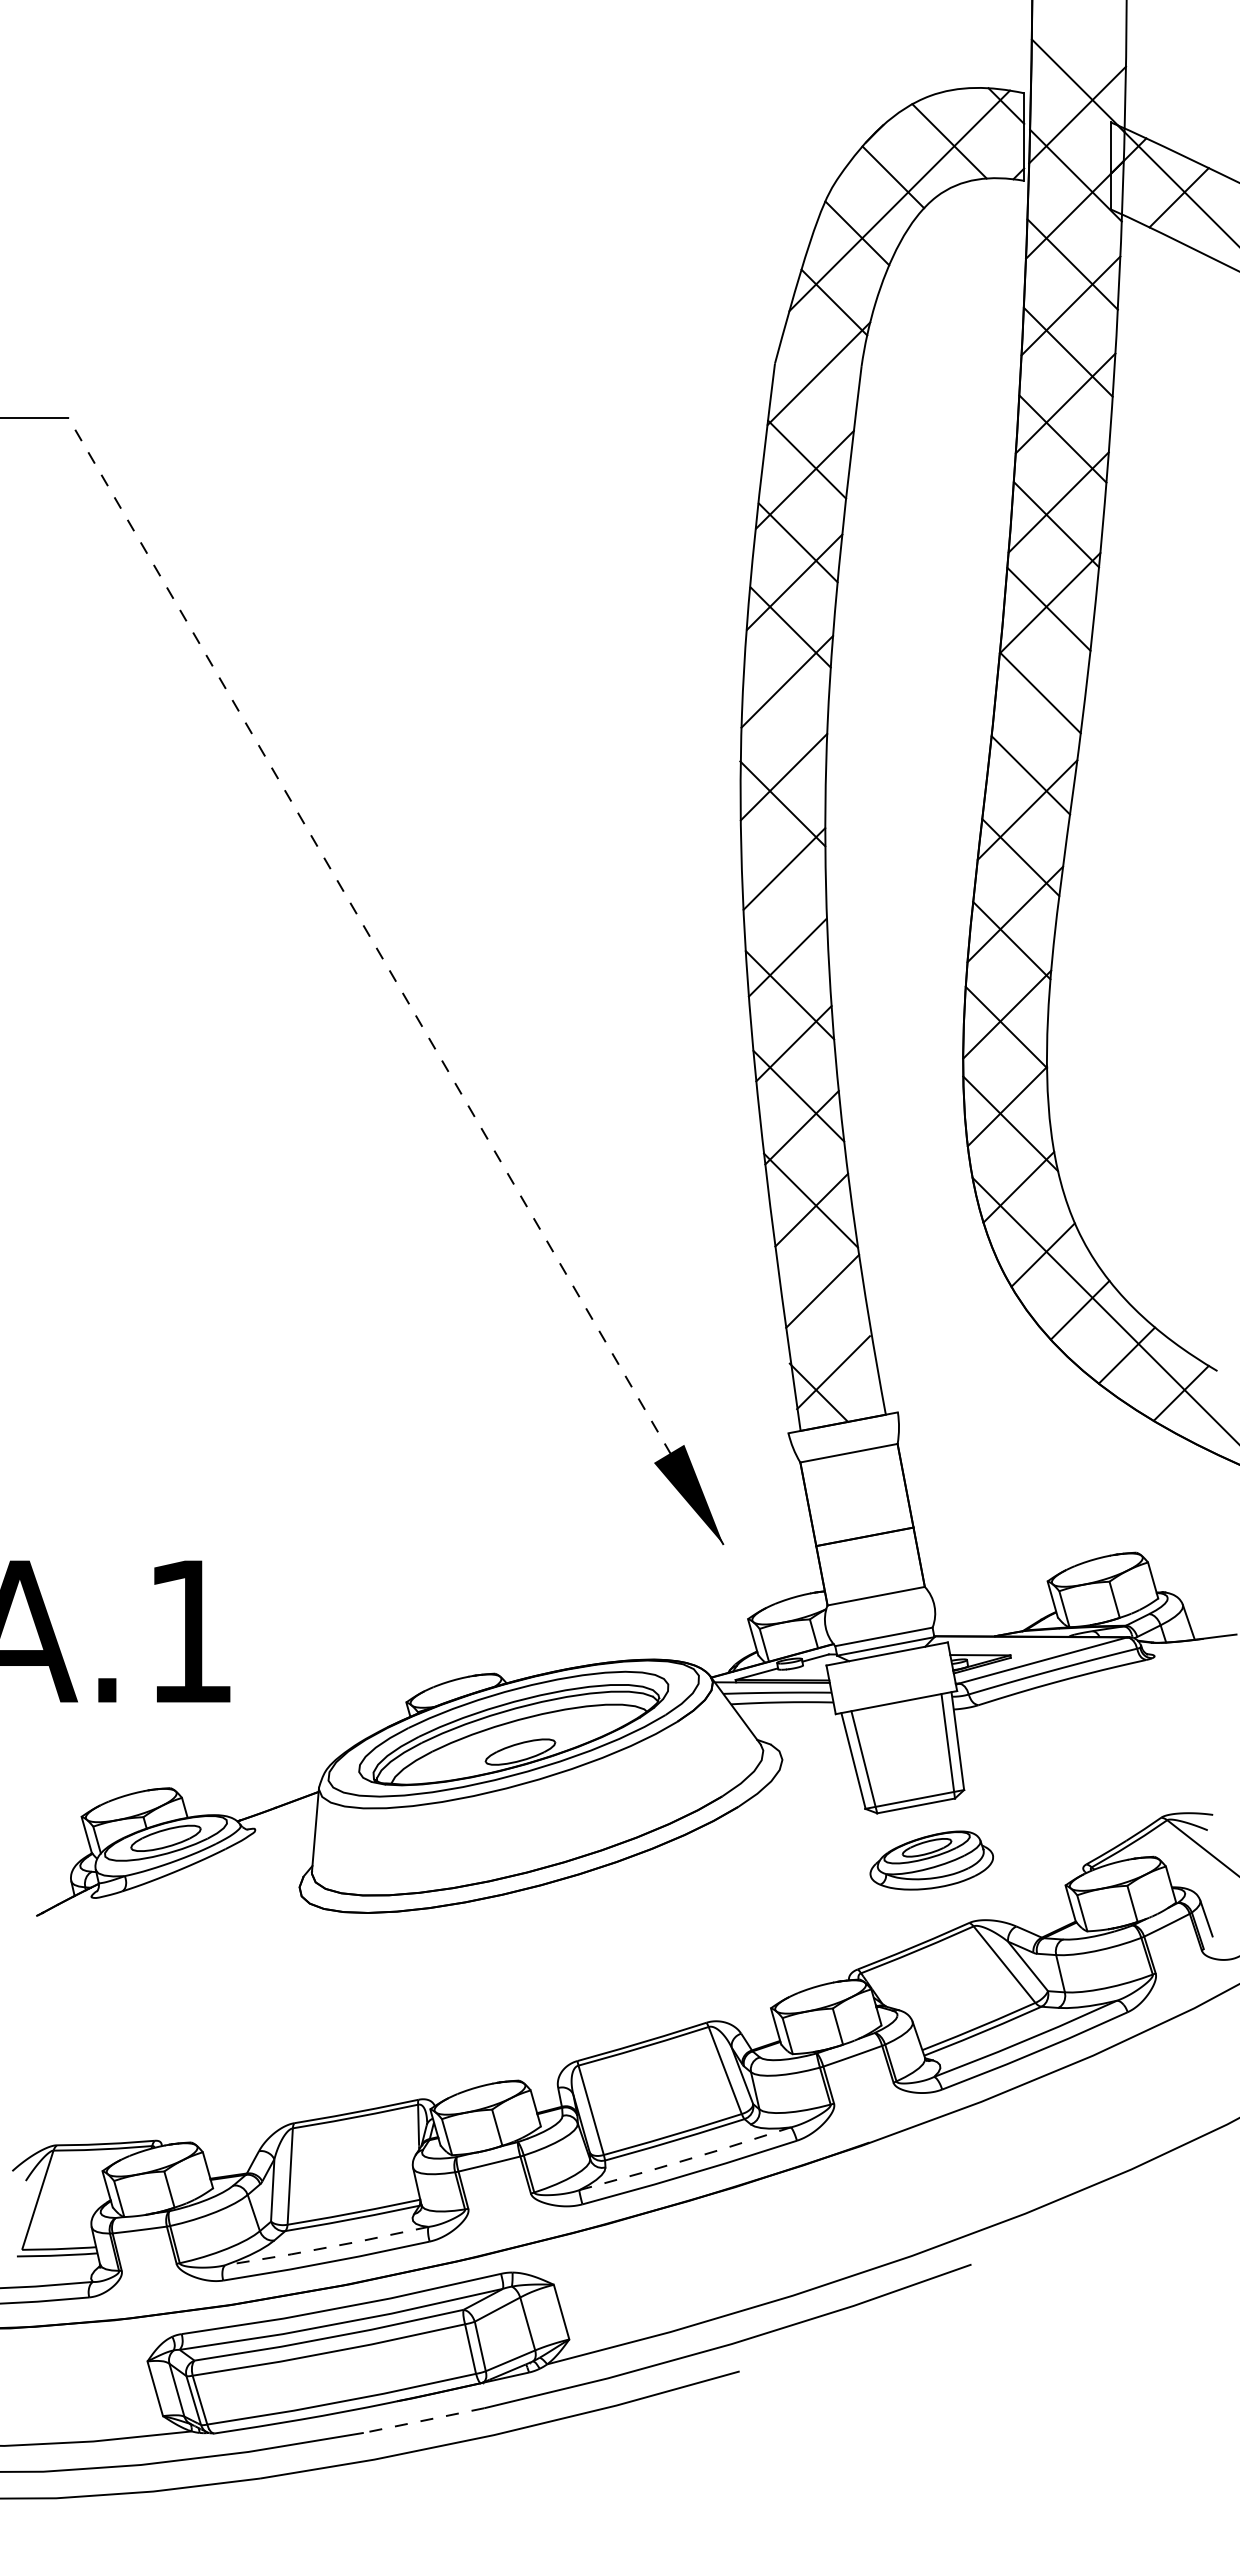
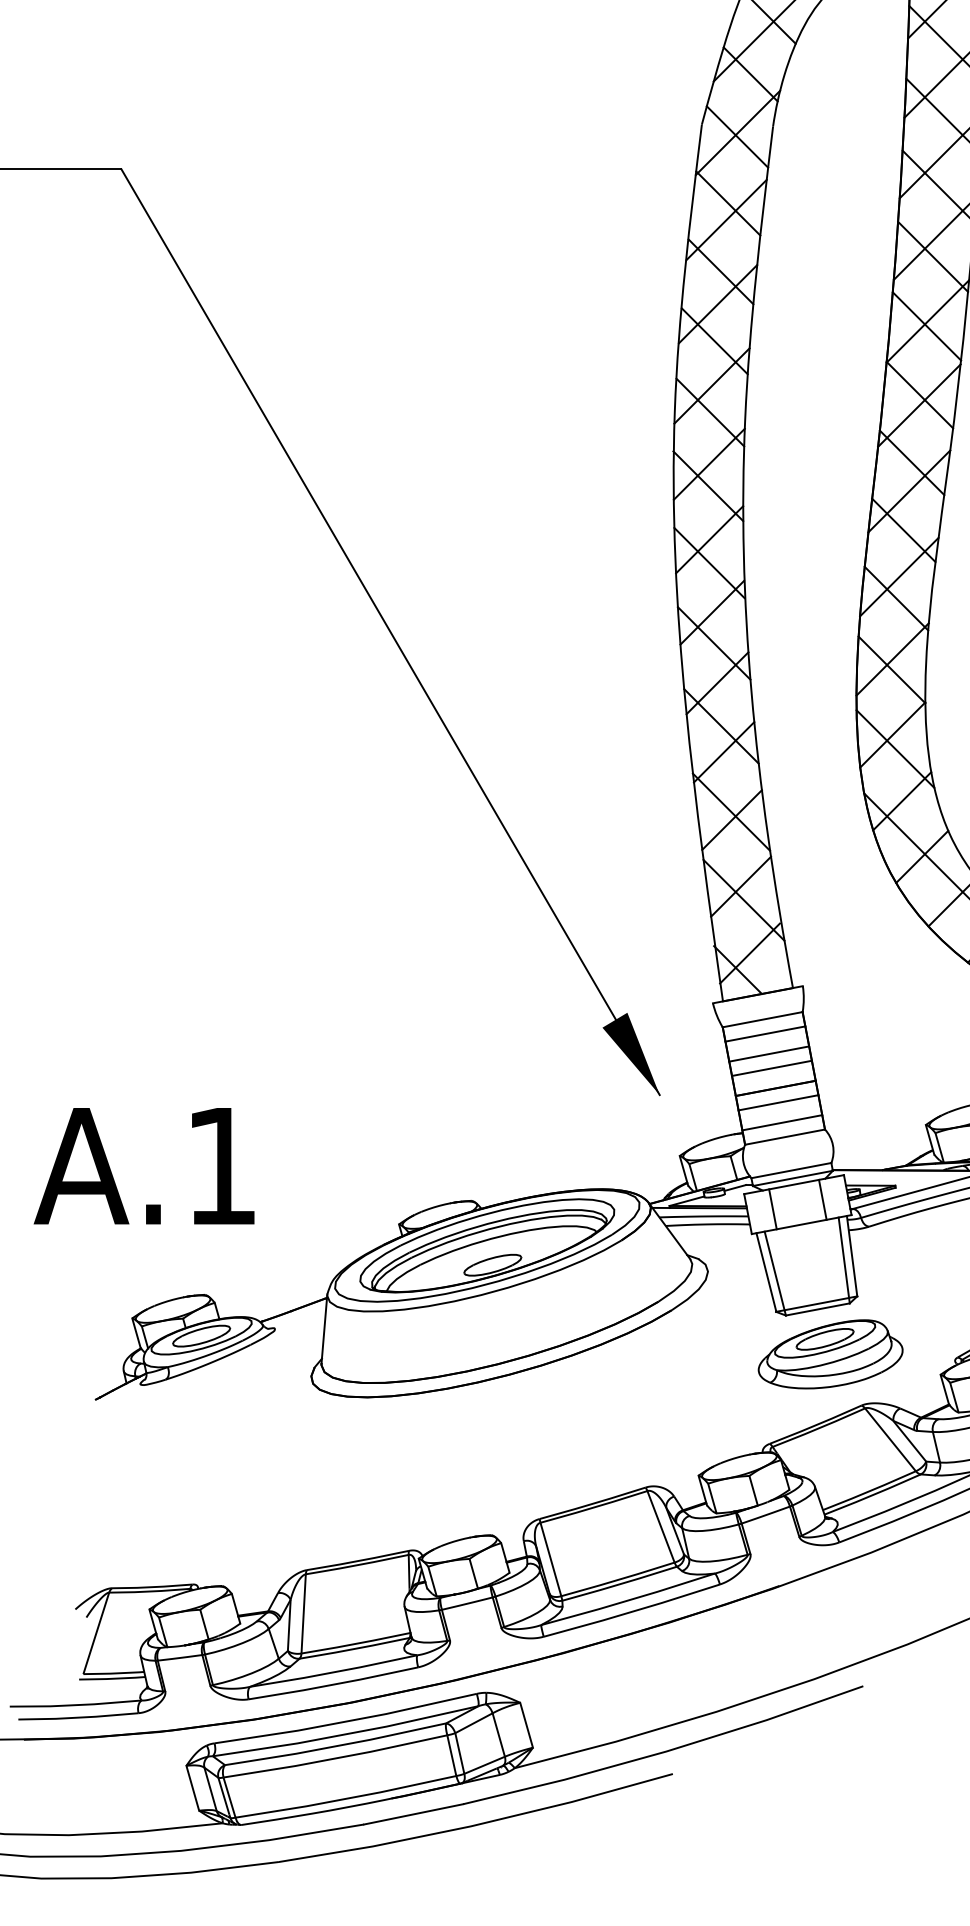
line: (817, 378) -> (736, 136), added
line: (1039, 705) -> (919, 405), added
line: (785, 713) -> (710, 412), added
line: (783, 897) -> (708, 563), added
line: (396, 981) -> (390, 632), dashed -> solid
line: (825, 1307) -> (743, 899), added
line: (851, 1470) -> (764, 1033), added
line: (856, 1494) -> (768, 1053), added
line: (859, 1512) -> (771, 1068), added
line: (867, 1554) -> (777, 1102), added
line: (872, 1578) -> (782, 1122), added
line: (921, 1672) -> (822, 1199), added
line: (861, 1683) -> (772, 1208), added
part: (931, 1860) -> (830, 1354), size x1.43
line: (685, 2160) -> (628, 1600), dashed -> solid
line: (327, 2247) -> (334, 1672), dashed -> solid
line: (424, 2420) -> (413, 1814), dashed -> solid

